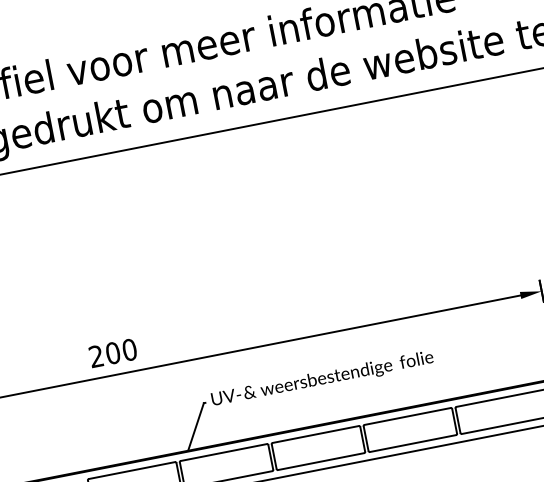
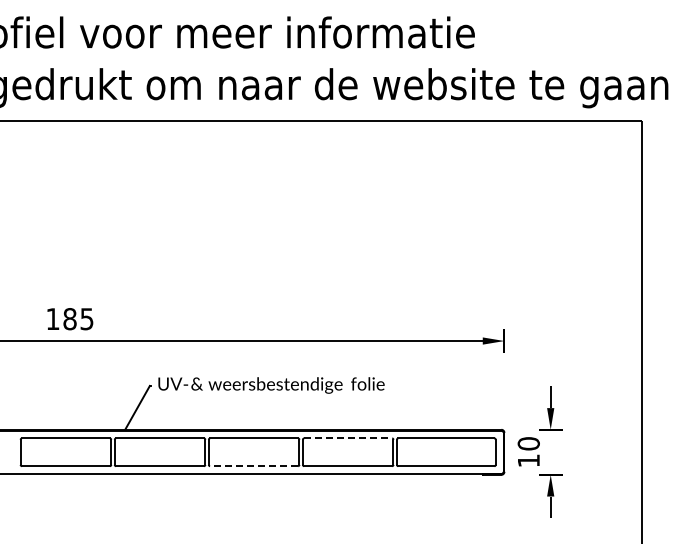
text: (112, 353) -> (69, 319), 200 -> 185
line: (408, 416) -> (348, 438), solid -> dashed
line: (321, 461) -> (254, 466), solid -> dashed

